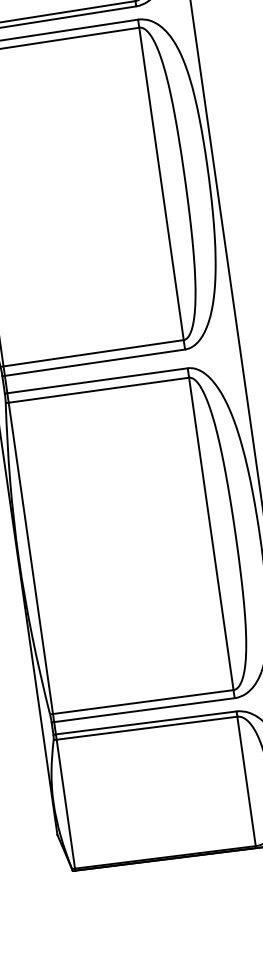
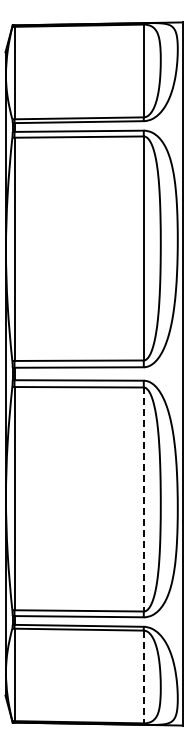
line: (211, 535) -> (143, 500), solid -> dashed
line: (246, 782) -> (143, 677), solid -> dashed

